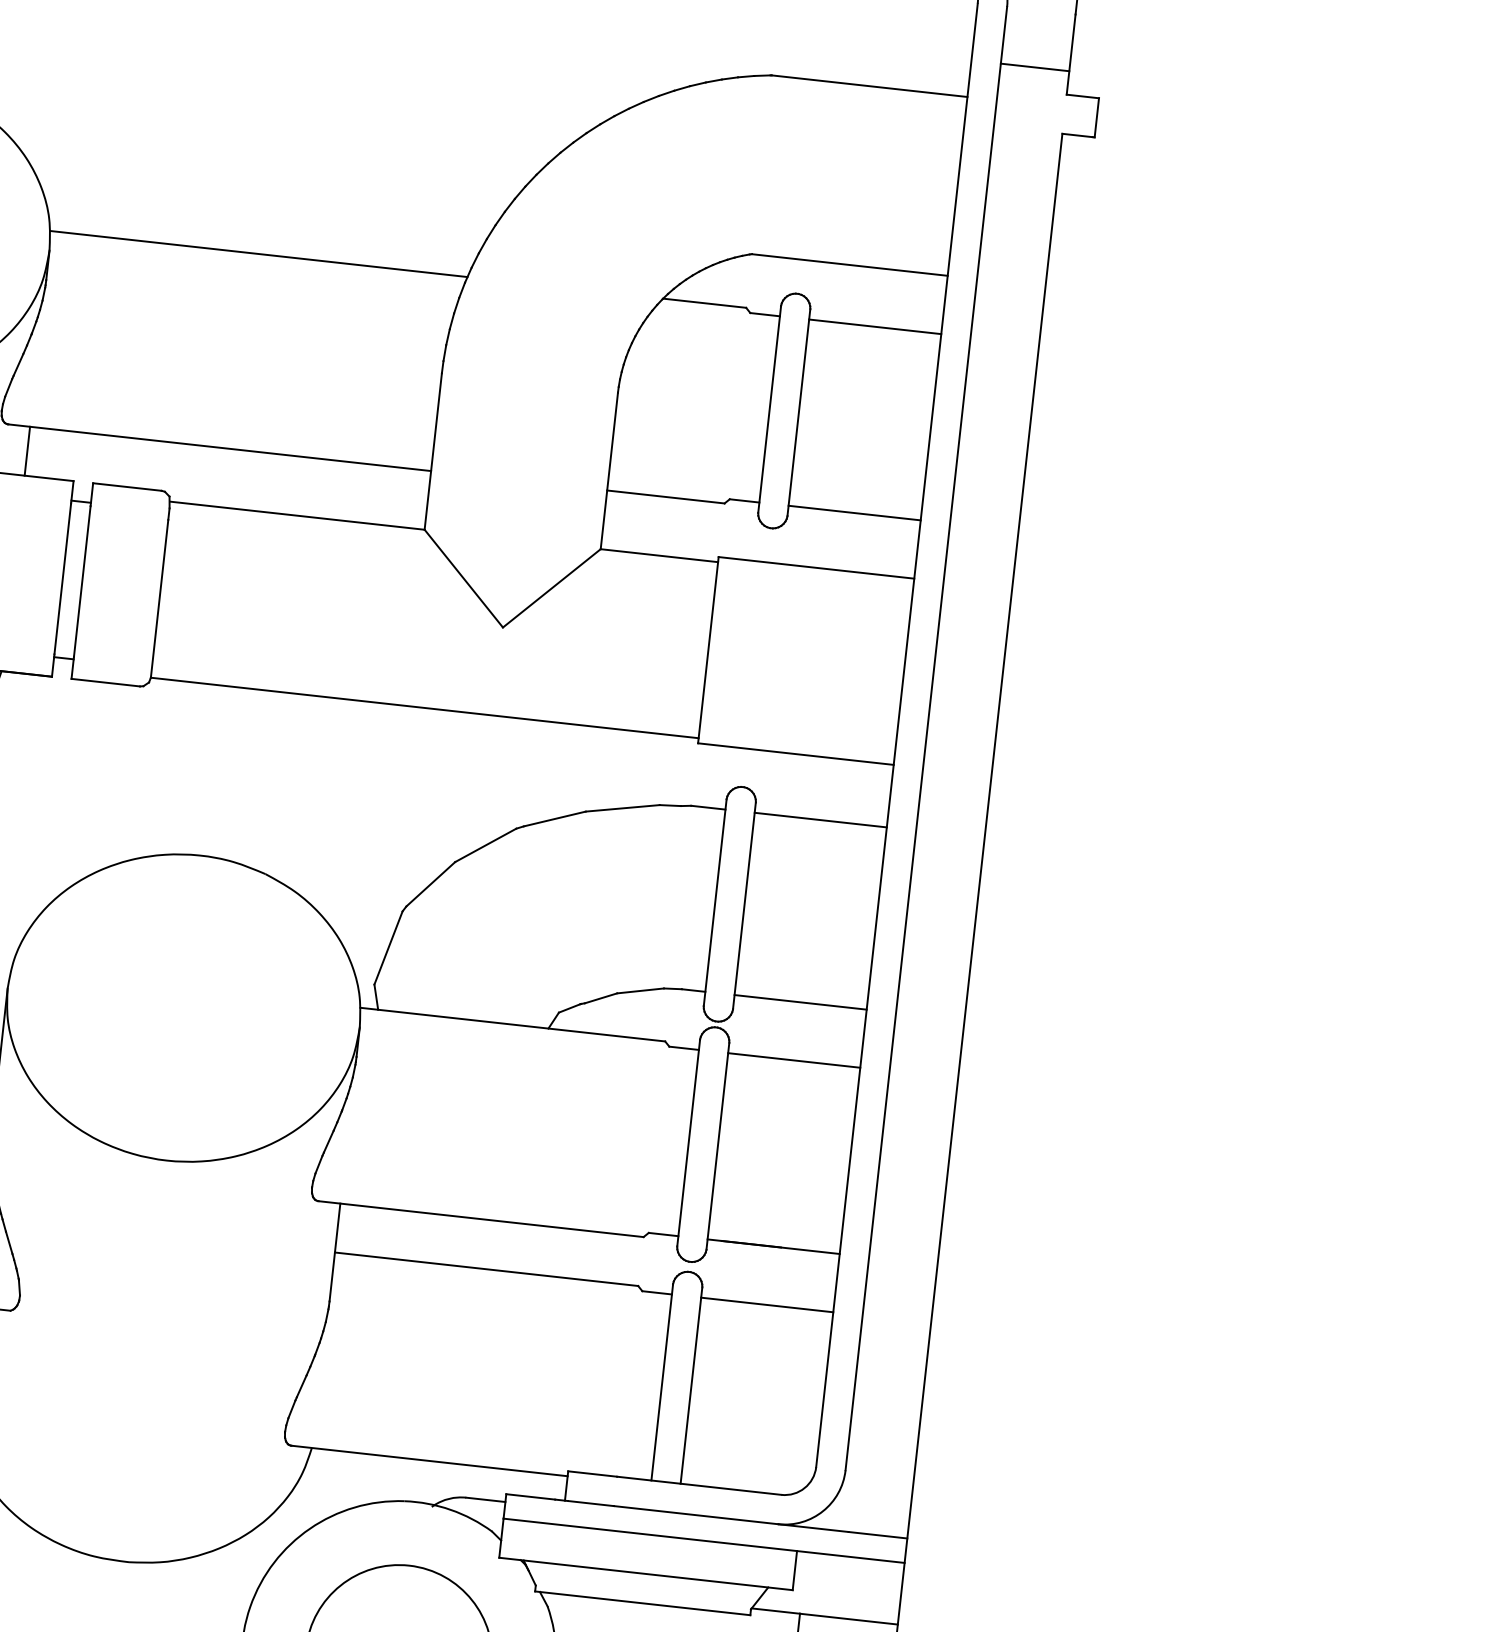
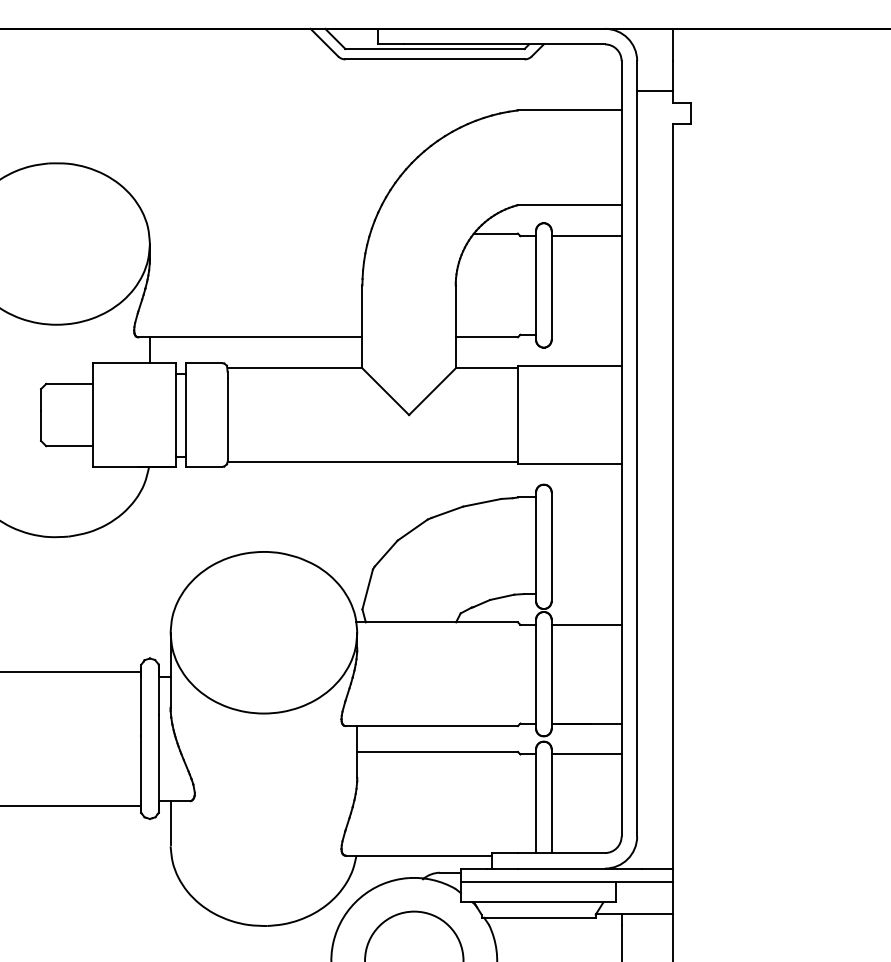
line: (258, 253) -> (259, 233), removed
line: (854, 512) -> (586, 334), removed
line: (820, 820) -> (586, 497), removed
line: (800, 1003) -> (586, 594), removed

